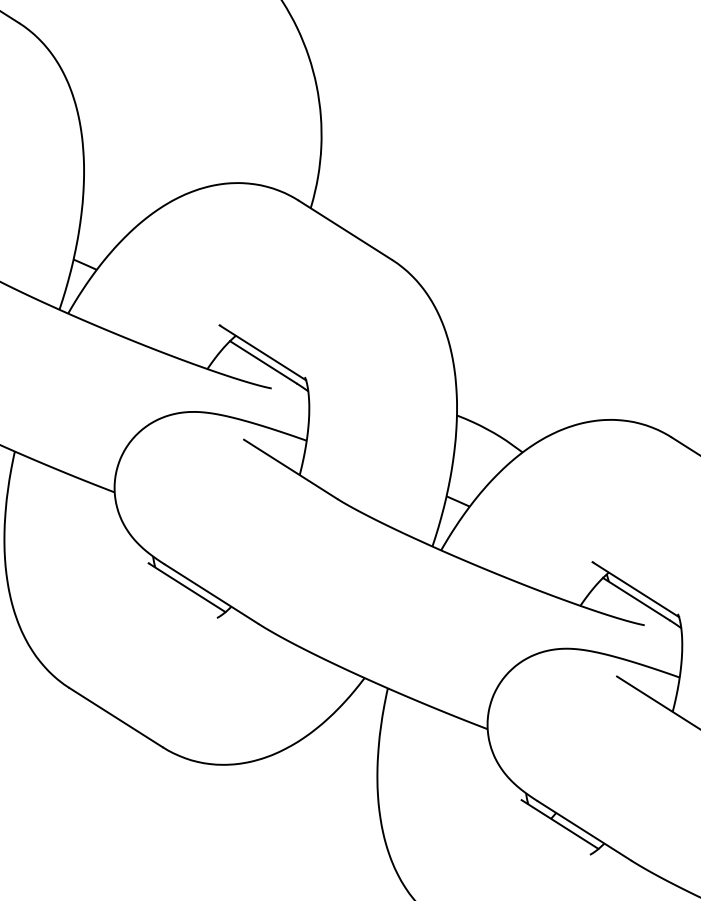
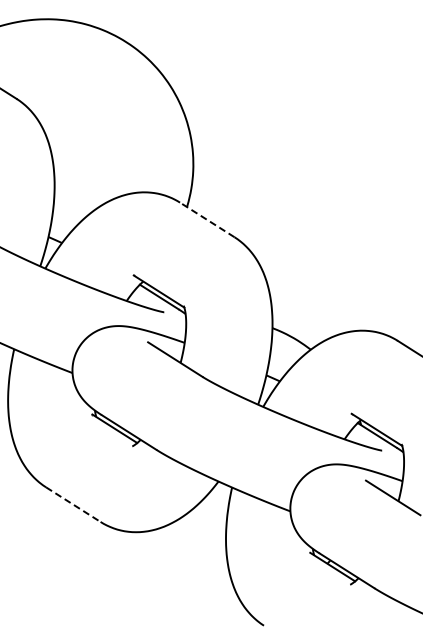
line: (344, 229) -> (206, 219), solid -> dashed
line: (116, 717) -> (73, 504), solid -> dashed

